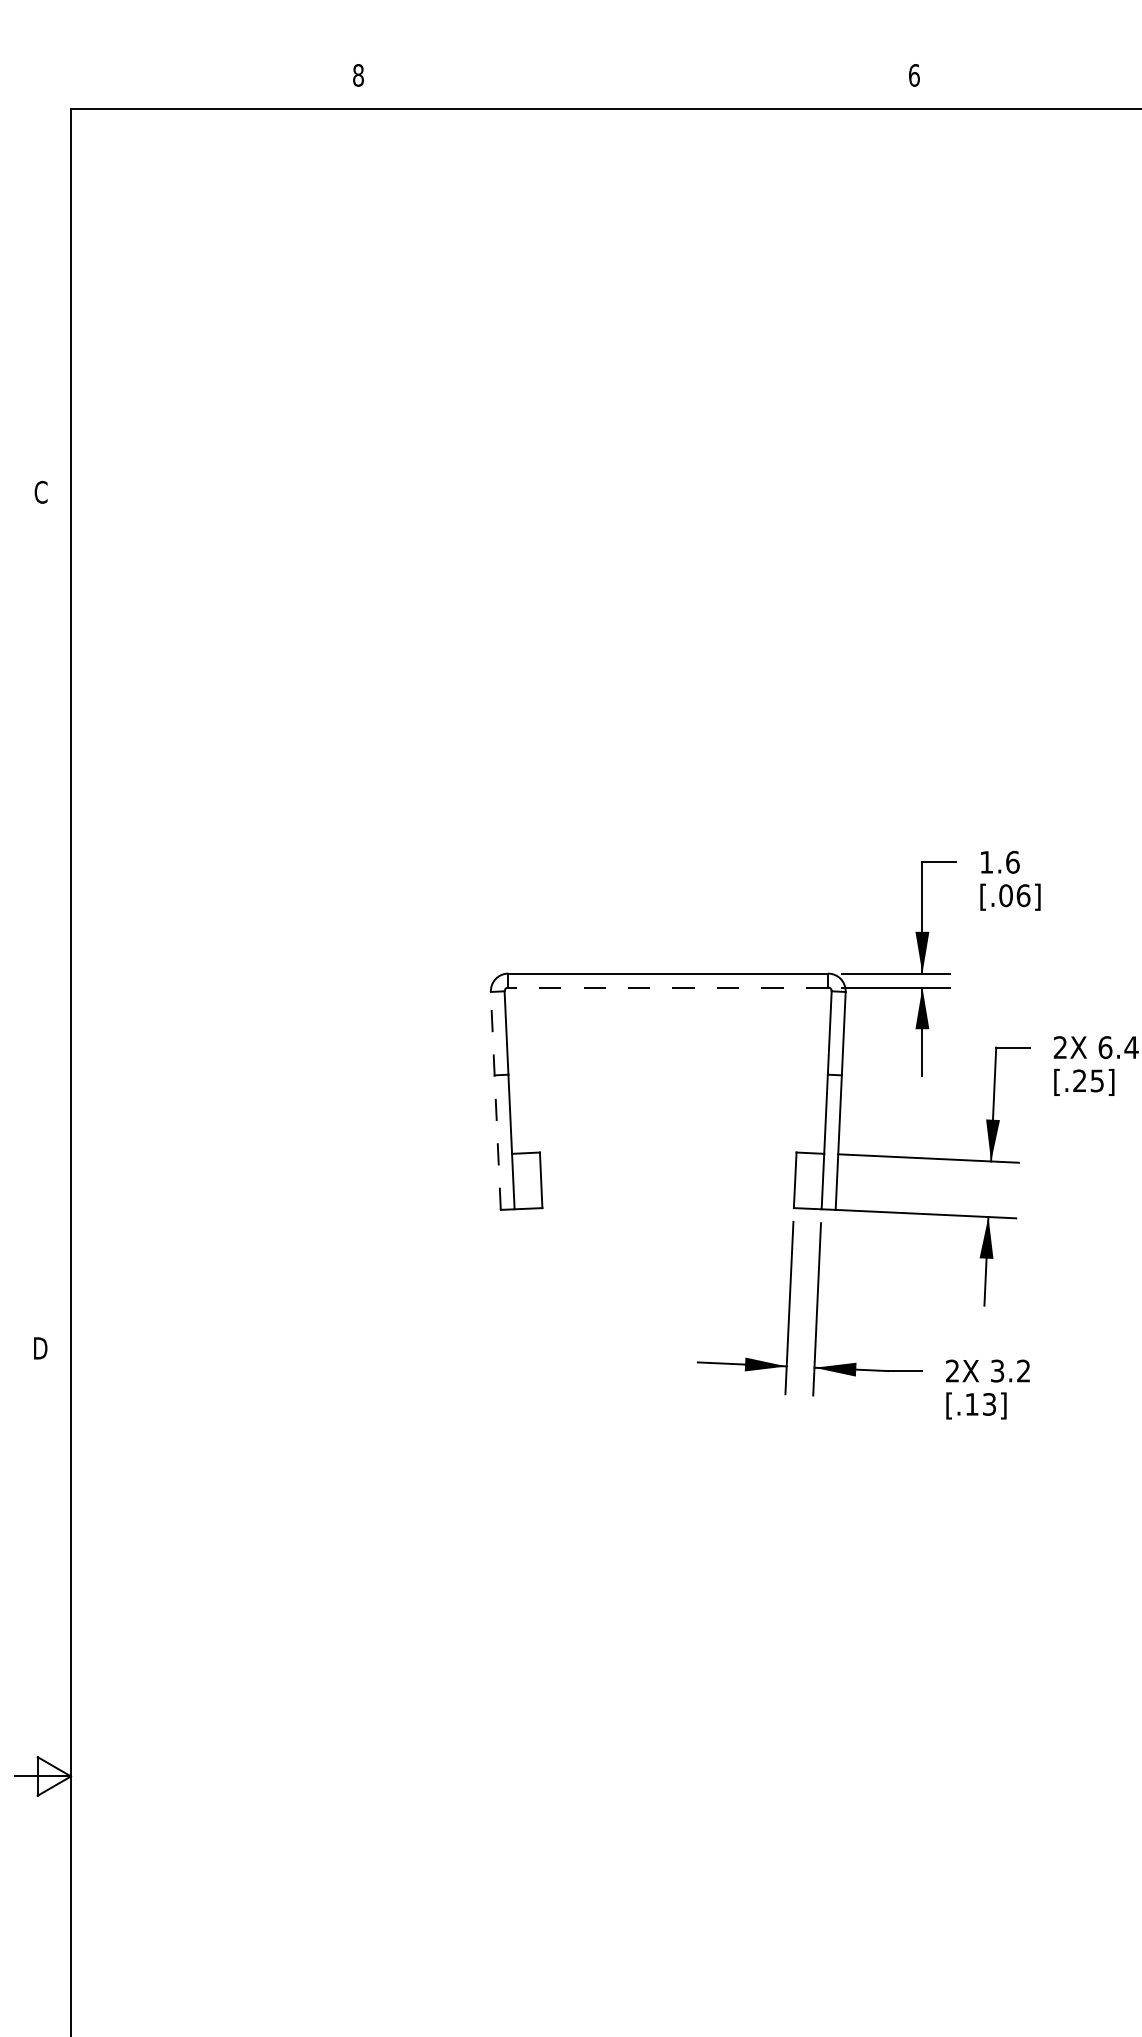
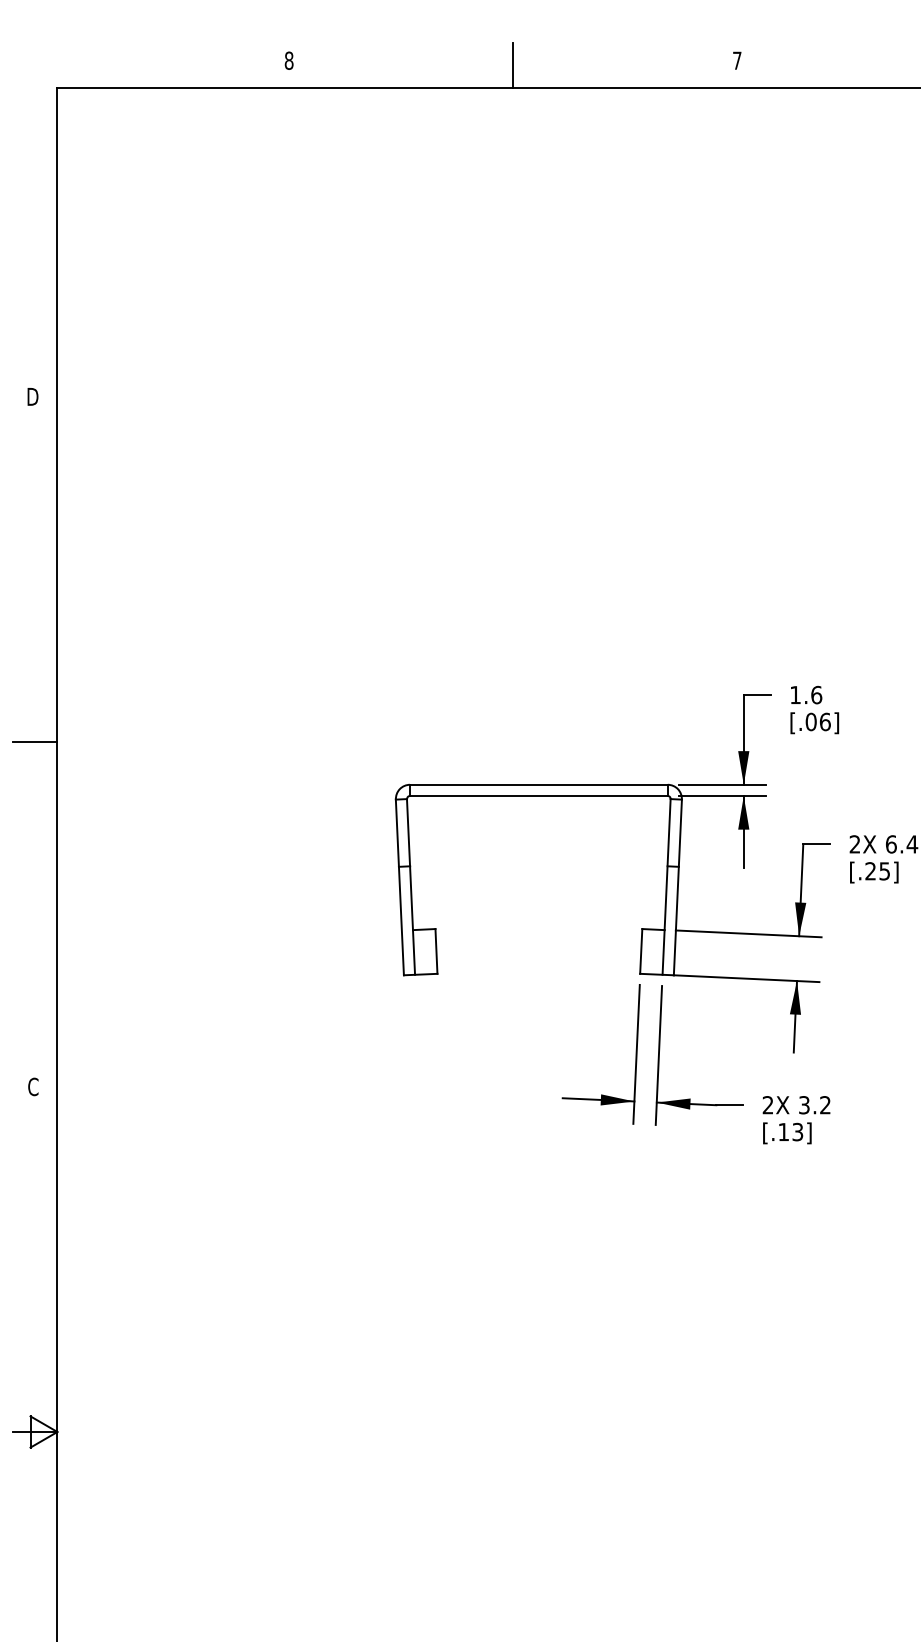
text: (914, 75) -> (737, 60), 6 -> 7
line: (636, 80) -> (513, 64), added
text: (40, 491) -> (32, 396), C -> D
line: (42, 919) -> (34, 741), added
line: (667, 988) -> (538, 796), dashed -> solid
line: (495, 1100) -> (399, 887), dashed -> solid
text: (40, 1347) -> (32, 1086), D -> C

